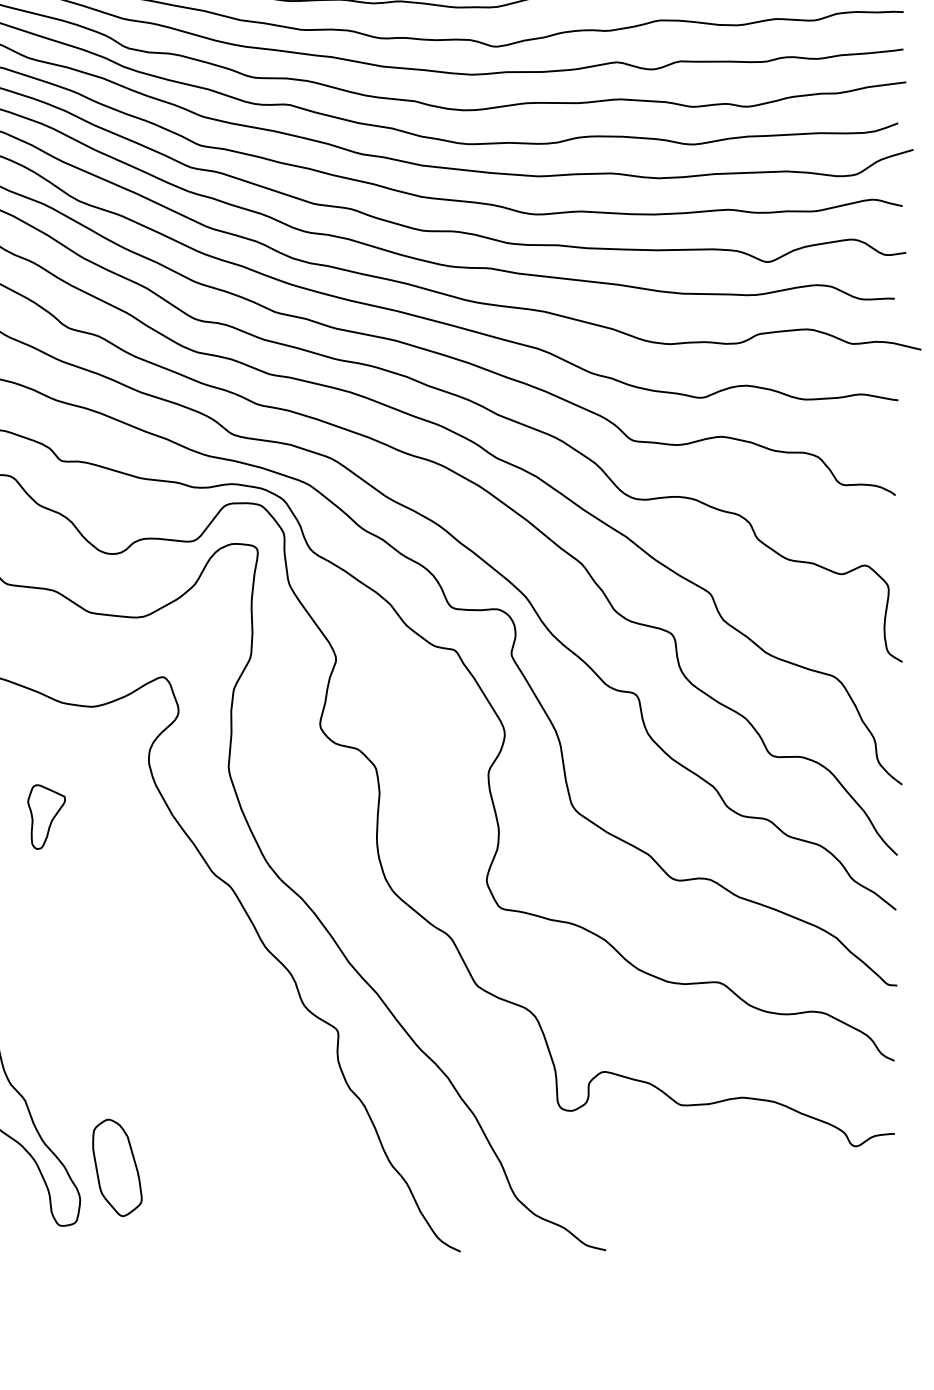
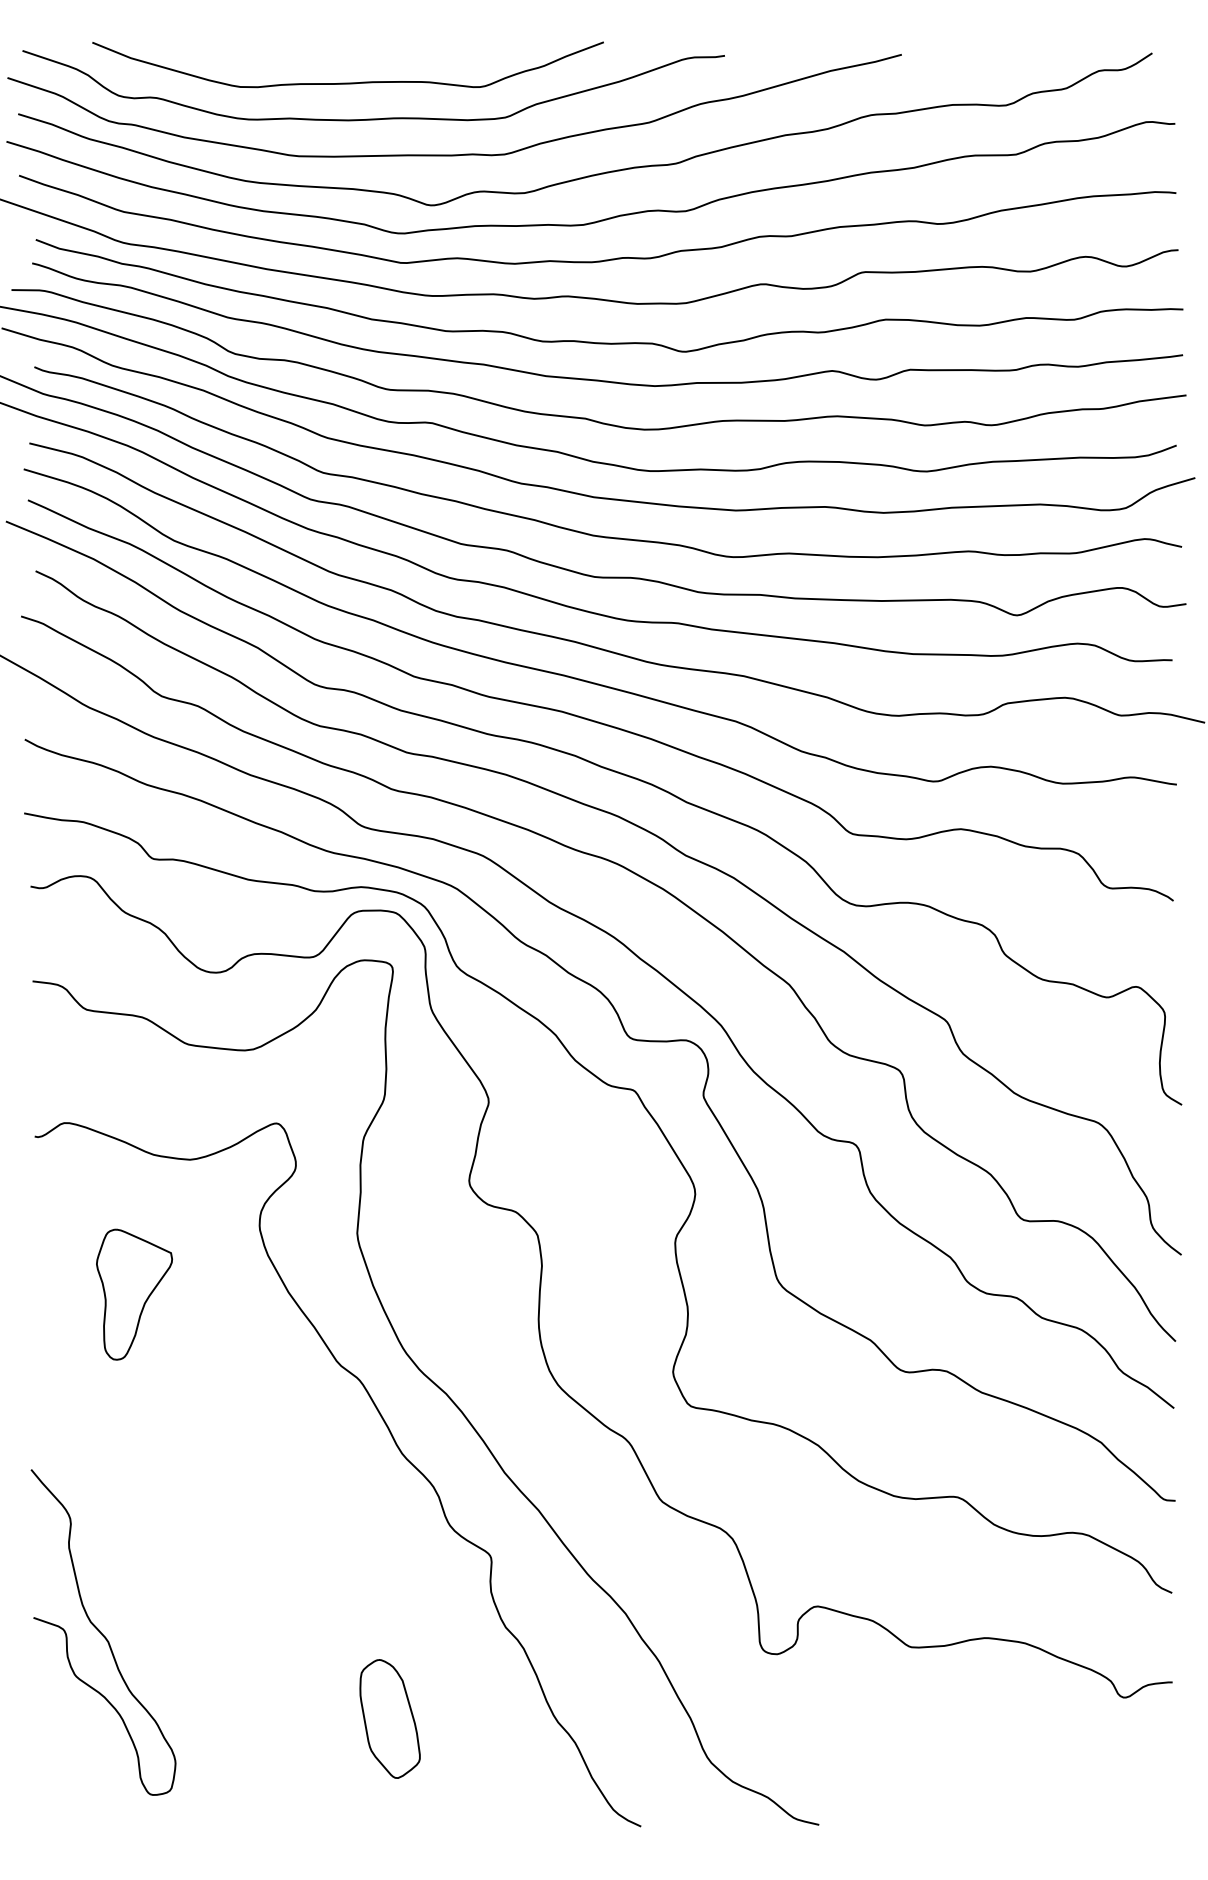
part: (46, 816) -> (134, 1294), size x1.67
part: (116, 1167) -> (389, 1718), moved

